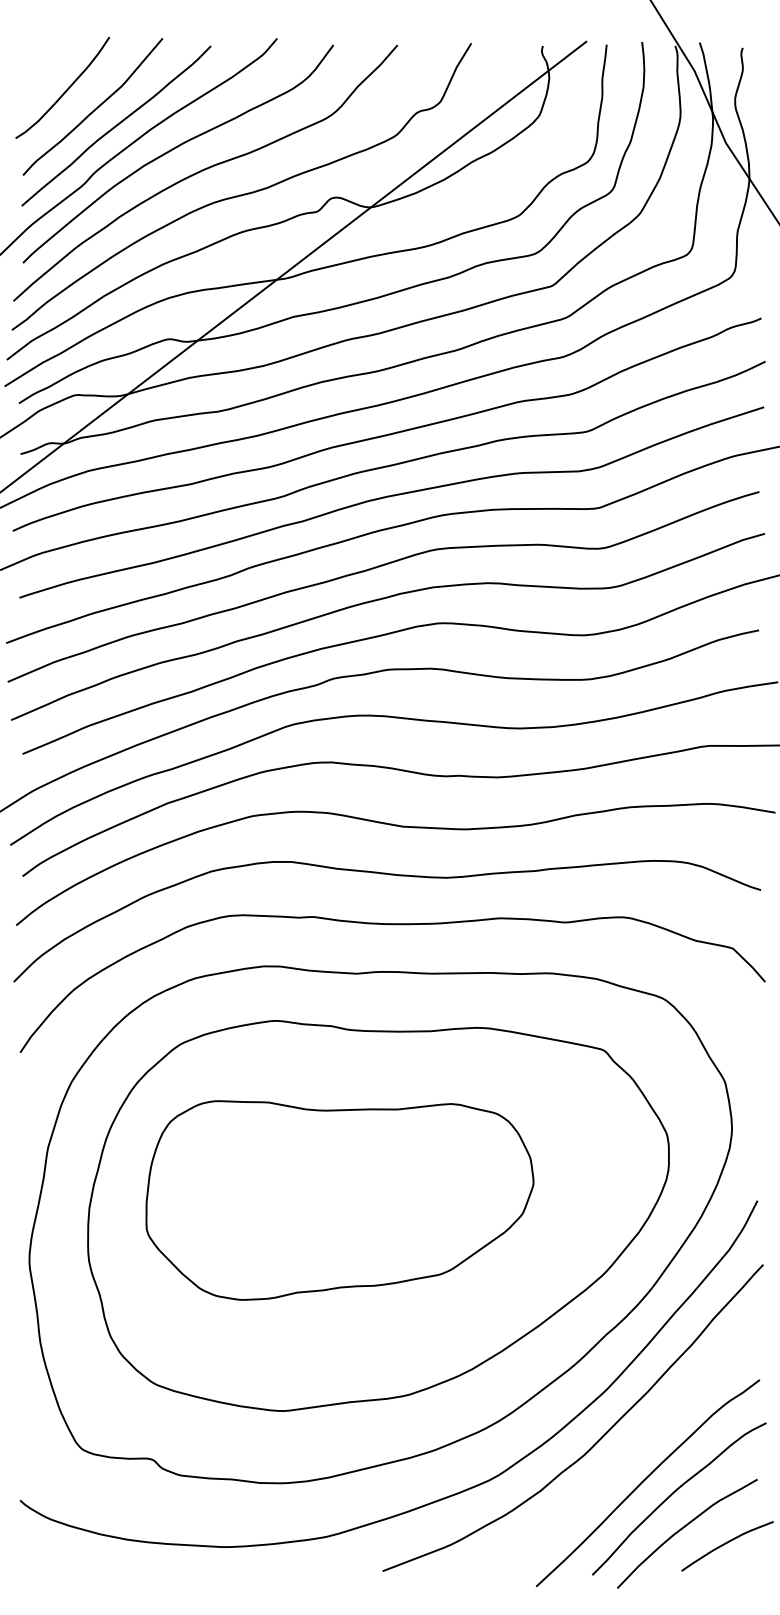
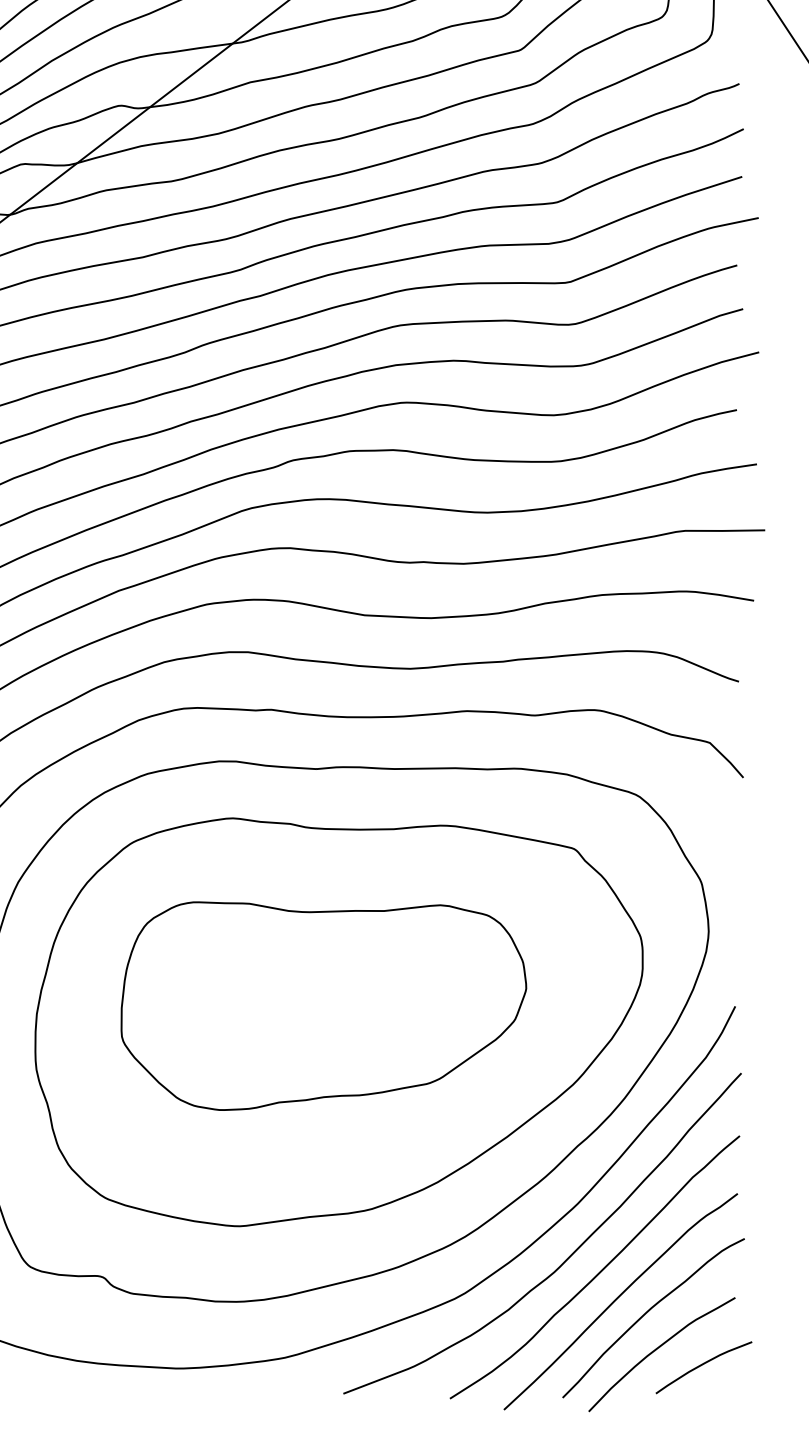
part: (339, 1200) -> (323, 1006), moved
curve: (627, 1454) -> (599, 1271), added

